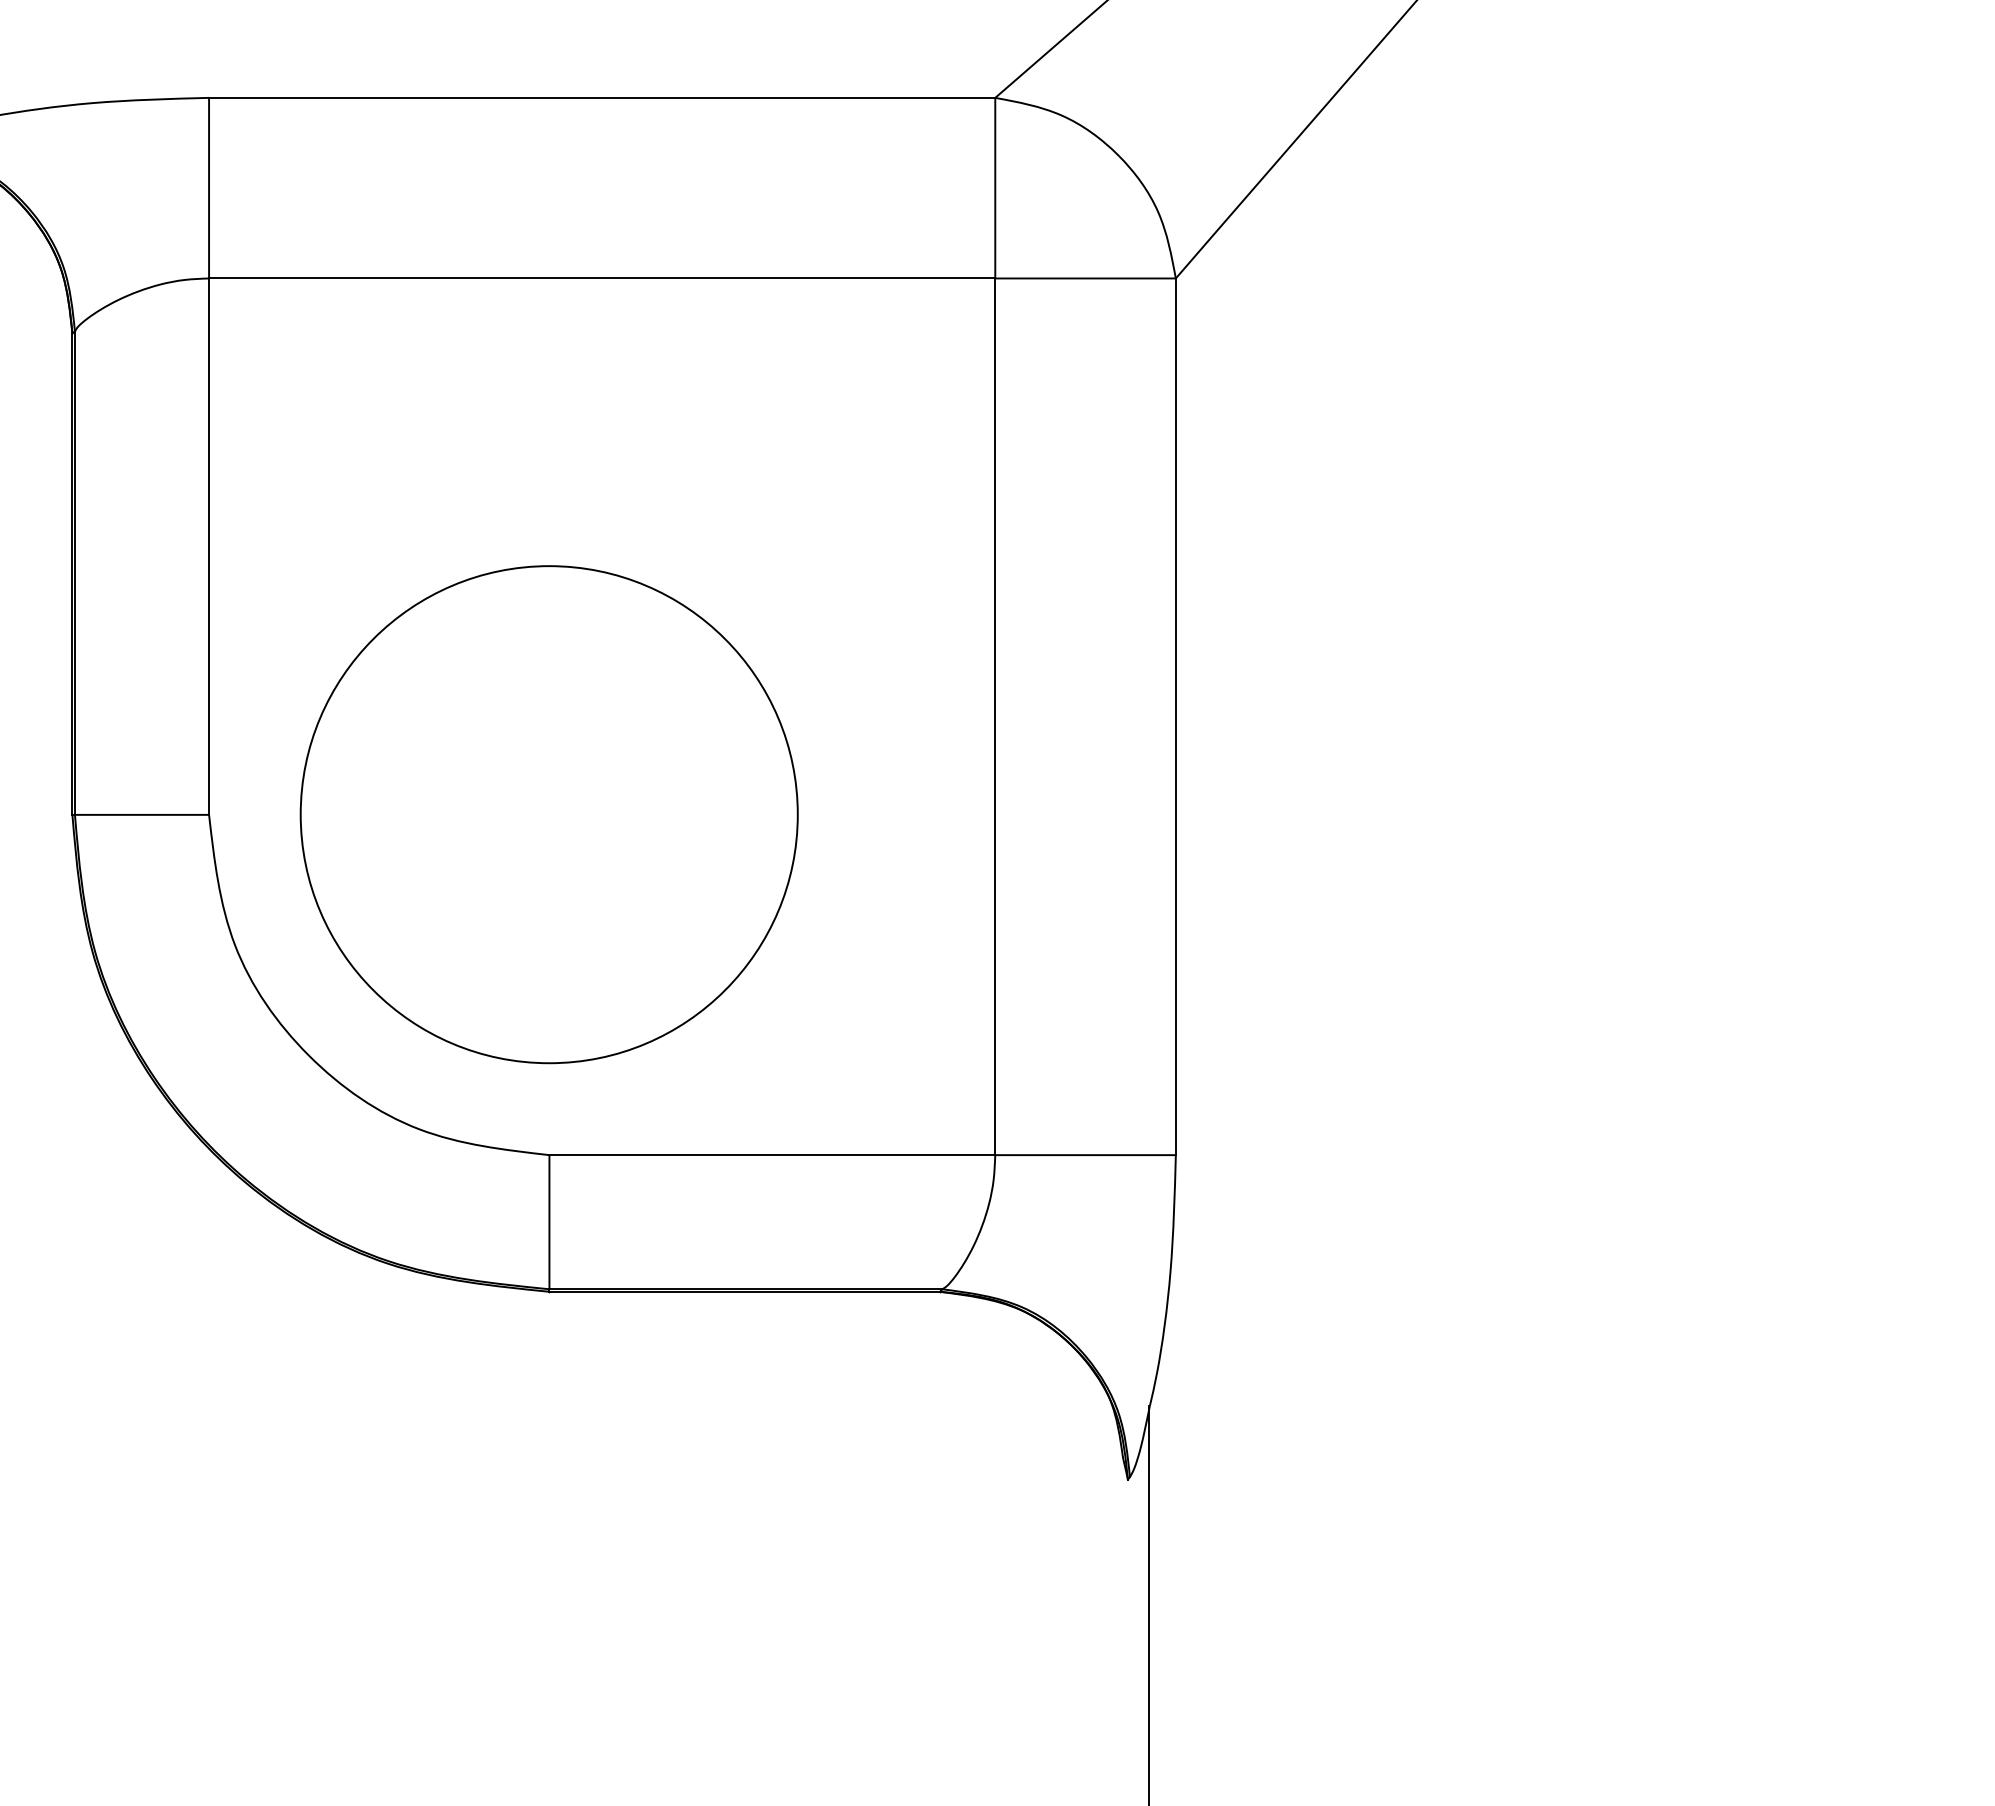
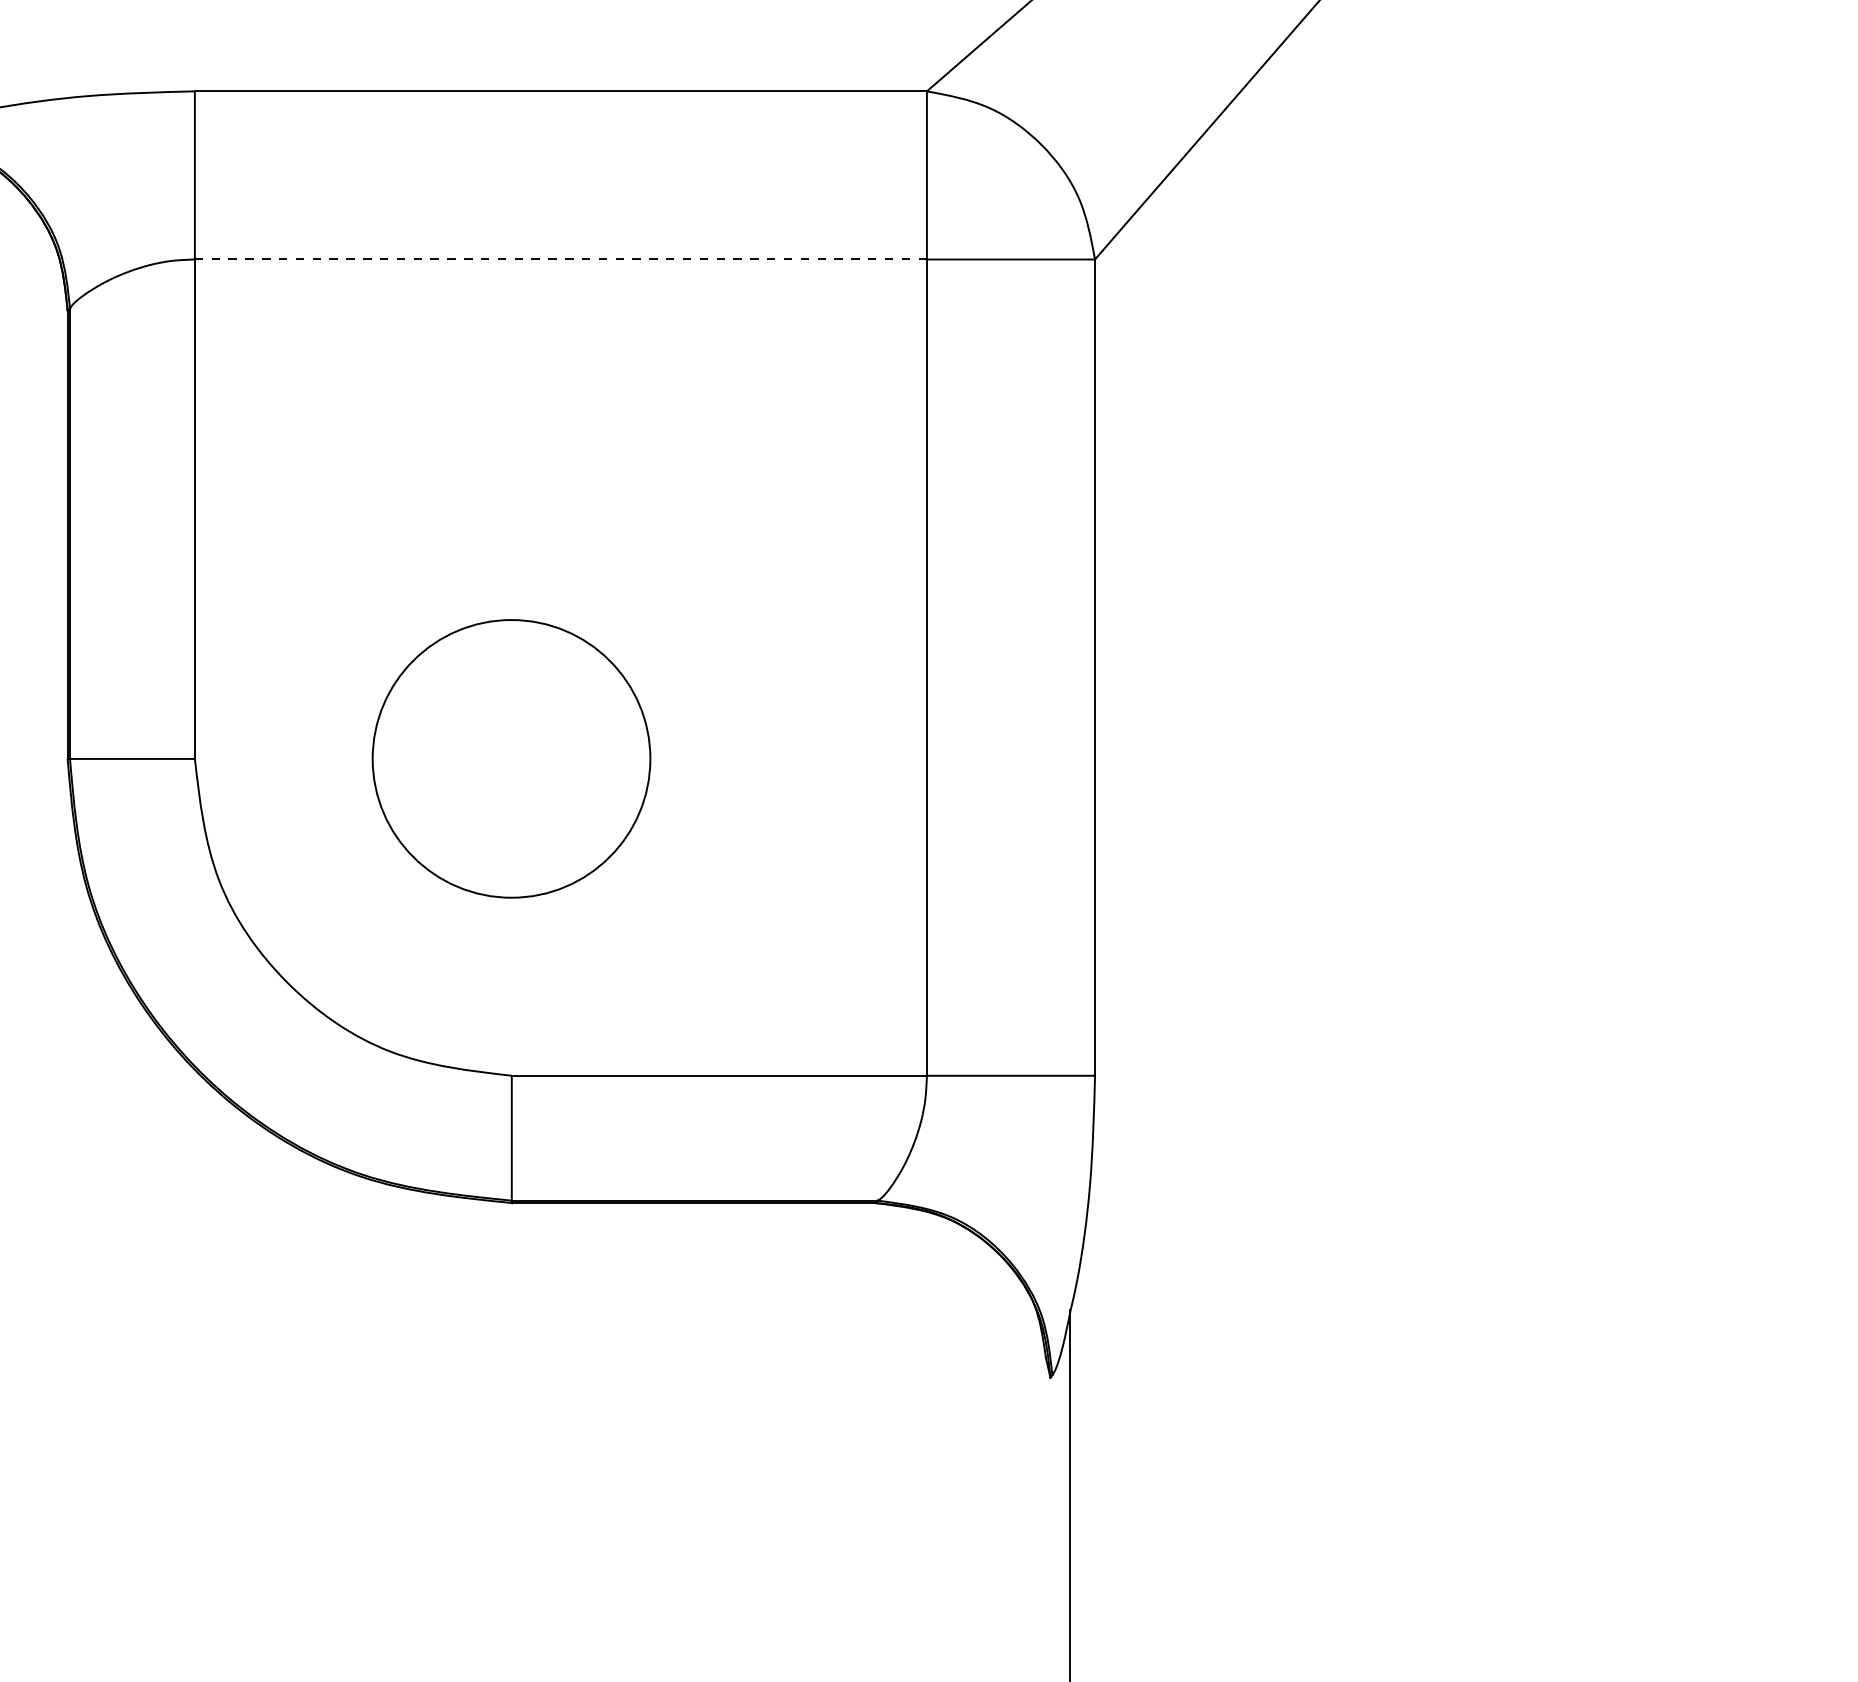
line: (601, 278) -> (560, 259), solid -> dashed
circle: (548, 814) -> (510, 758), size x0.6

